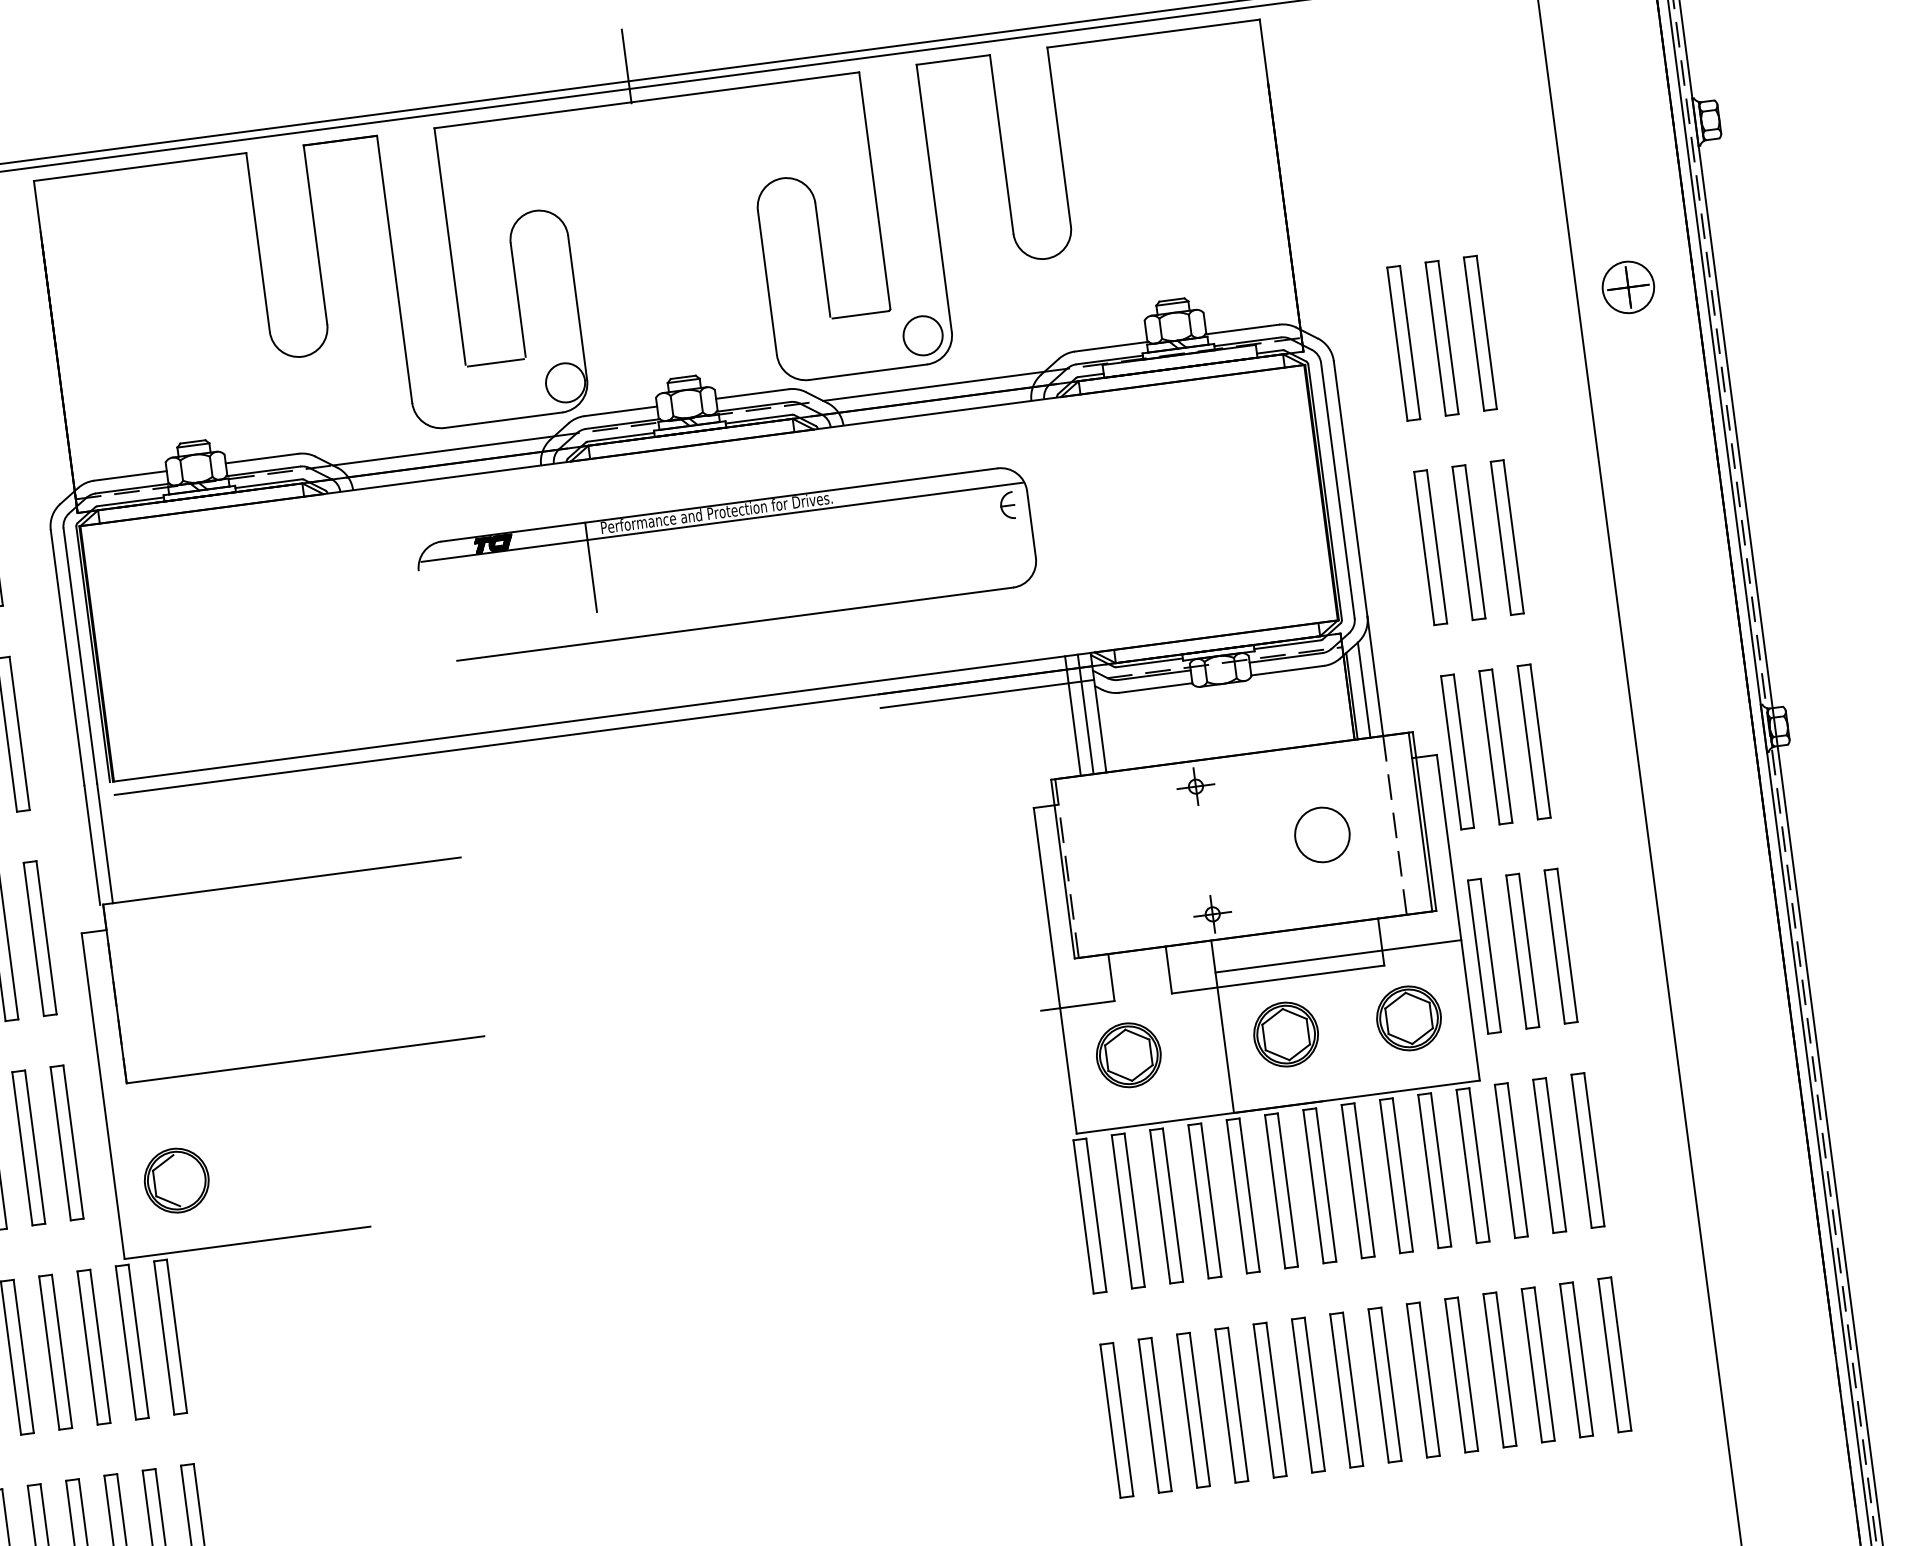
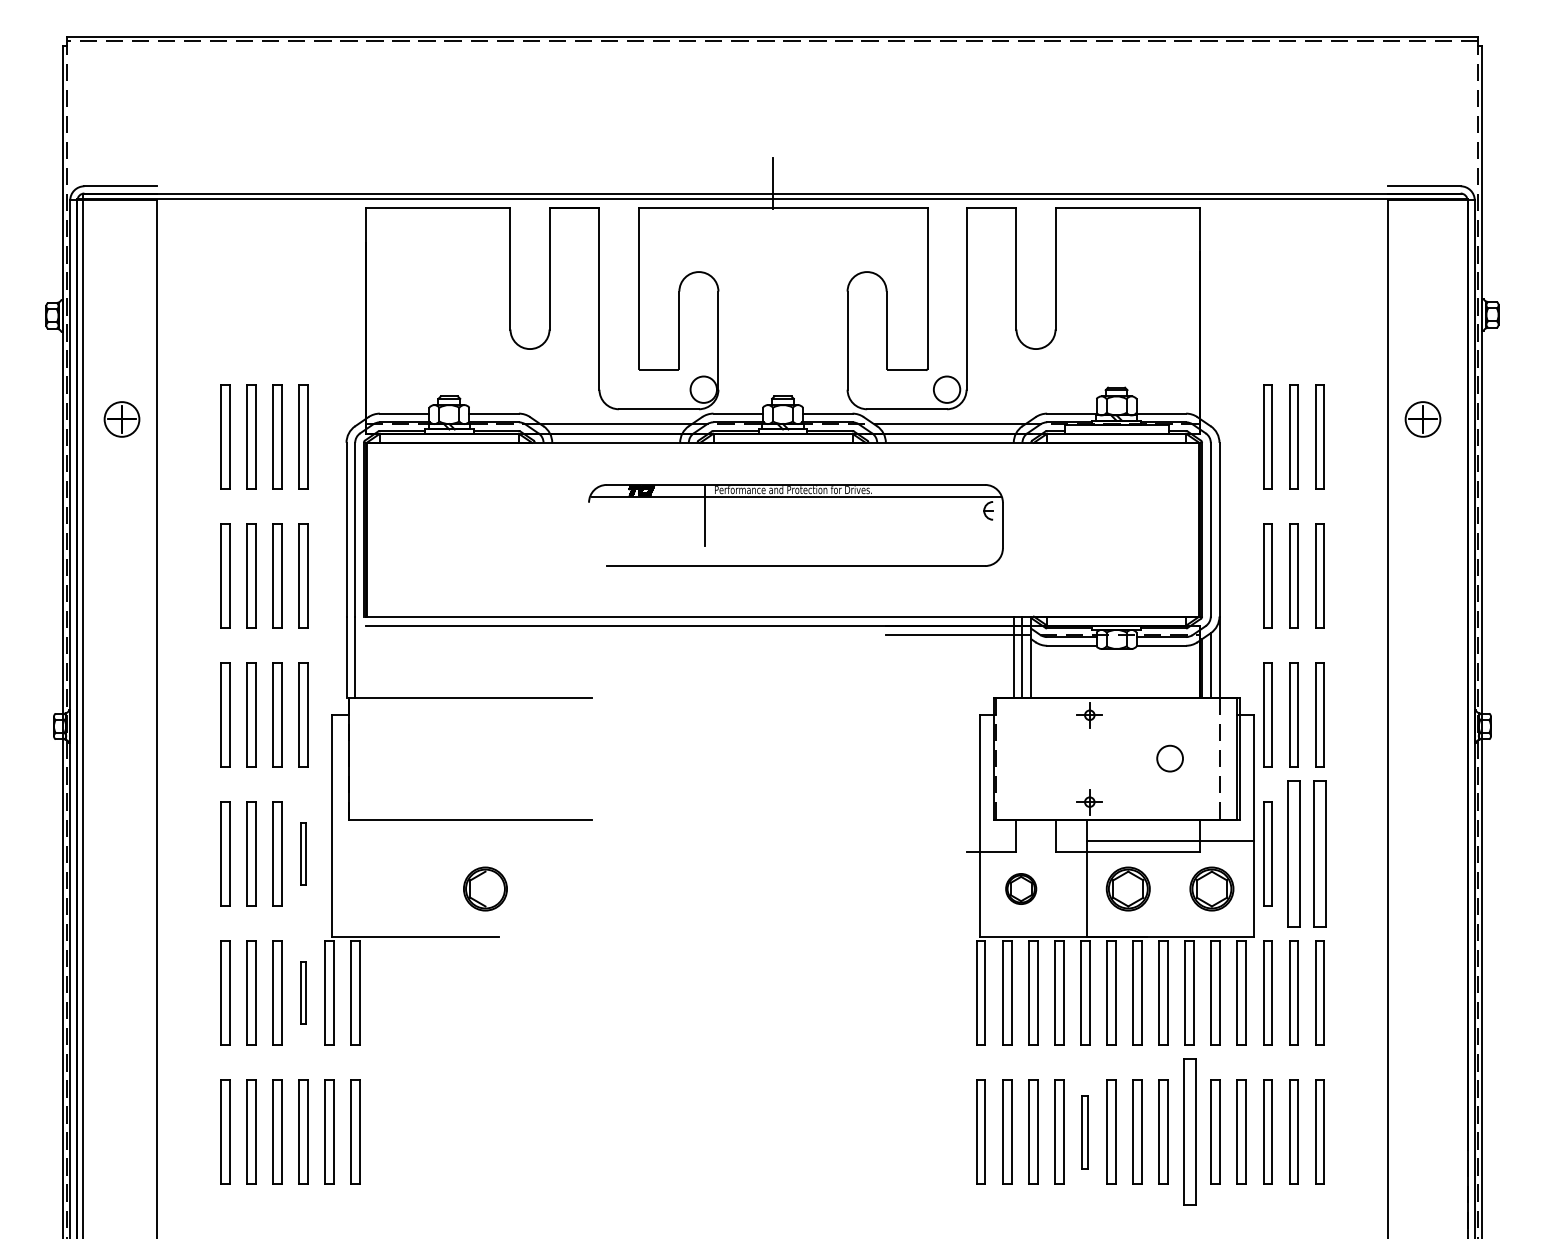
circle: (1321, 834) -> (1169, 758), size x0.7
part: (1560, 945) -> (1319, 853), size x1.4
part: (1522, 950) -> (1293, 853), size x1.4
part: (1127, 1054) -> (1020, 888), size x0.7
part: (67, 1141) -> (303, 853), size x0.6
part: (176, 1179) -> (485, 888), moved
part: (93, 1346) -> (303, 992), size x0.6
part: (1422, 1379) -> (1189, 1131), size x1.4
part: (1270, 1399) -> (1085, 1131), size x0.7

